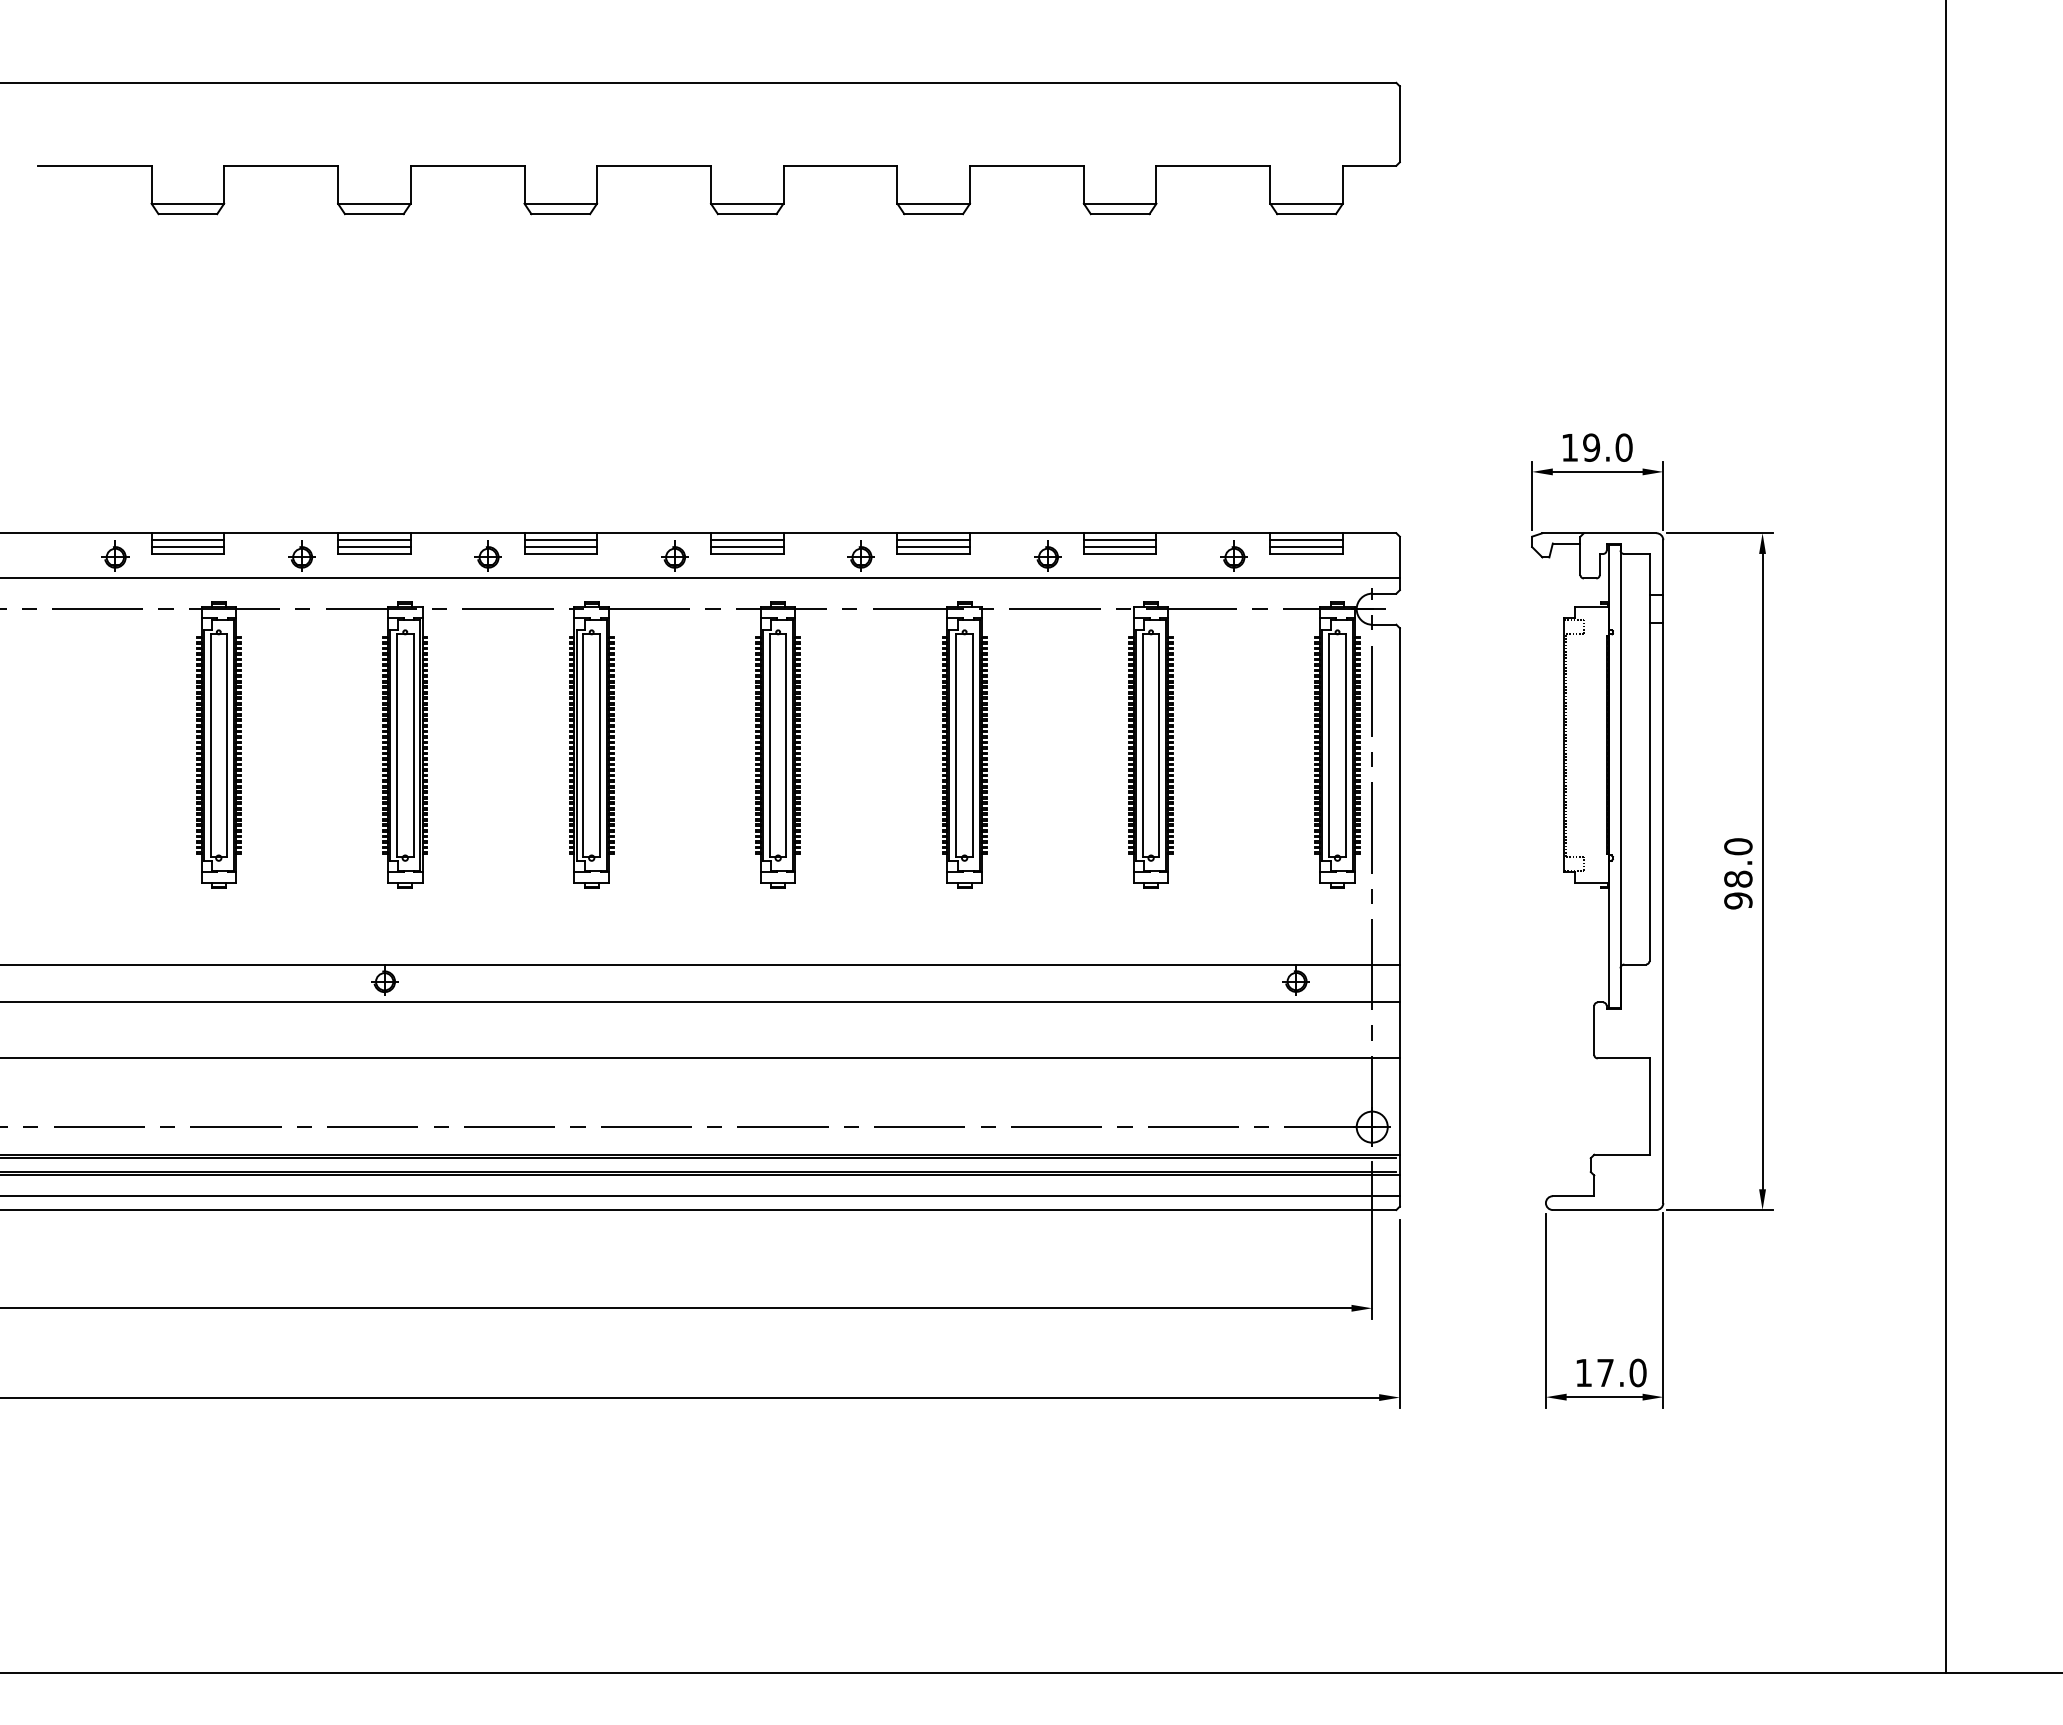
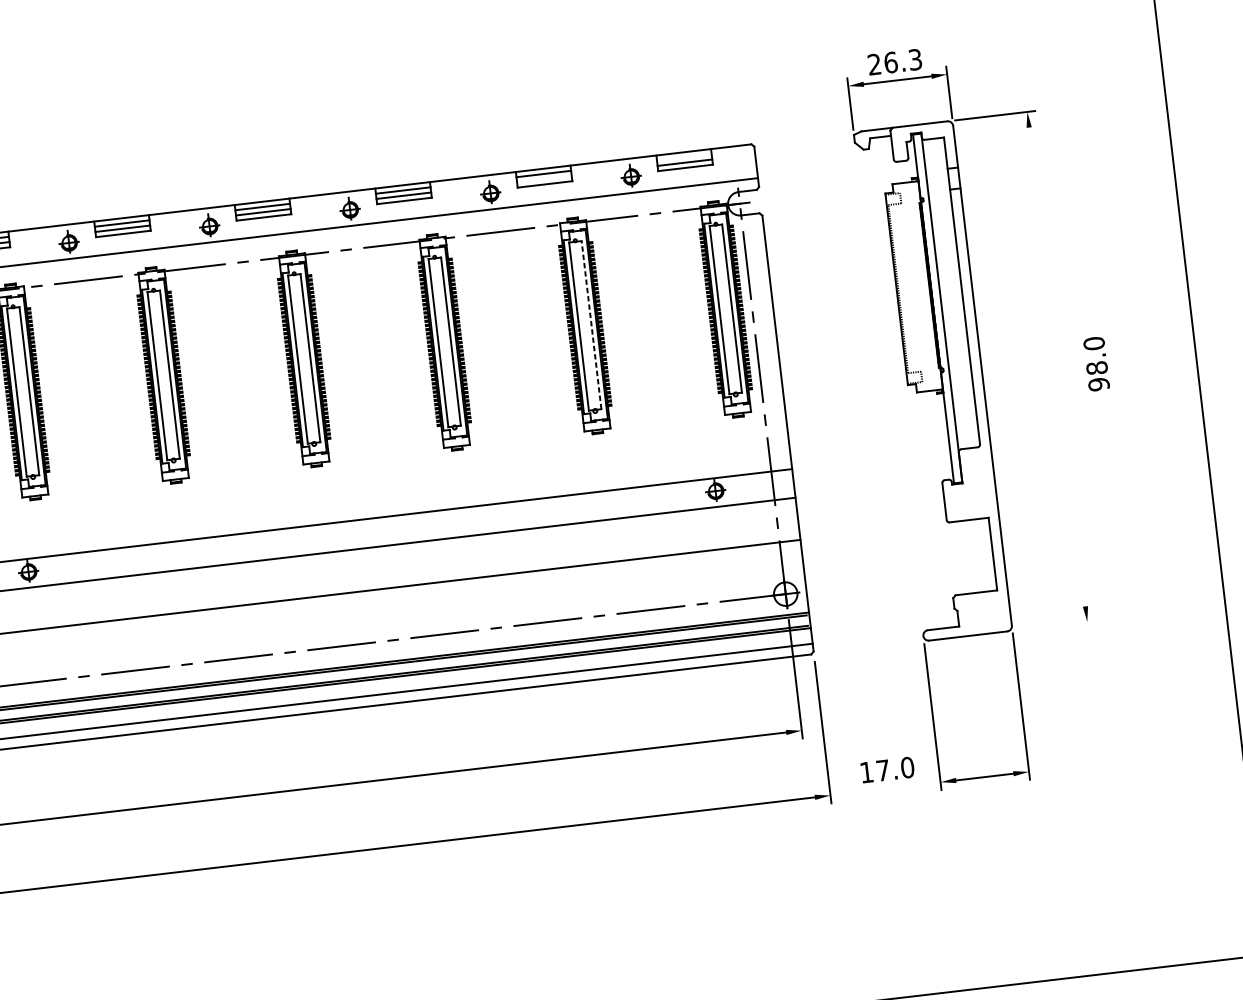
text: (1596, 447) -> (894, 62), 19.0 -> 26.3
line: (1306, 540) -> (684, 157), removed
line: (1119, 547) -> (543, 179), removed
line: (1159, 745) -> (591, 325), solid -> dashed
line: (1762, 871) -> (1057, 366), removed
text: (1738, 873) -> (1096, 363), moved
line: (1719, 1210) -> (1054, 626), removed
text: (1611, 1372) -> (887, 769), moved

